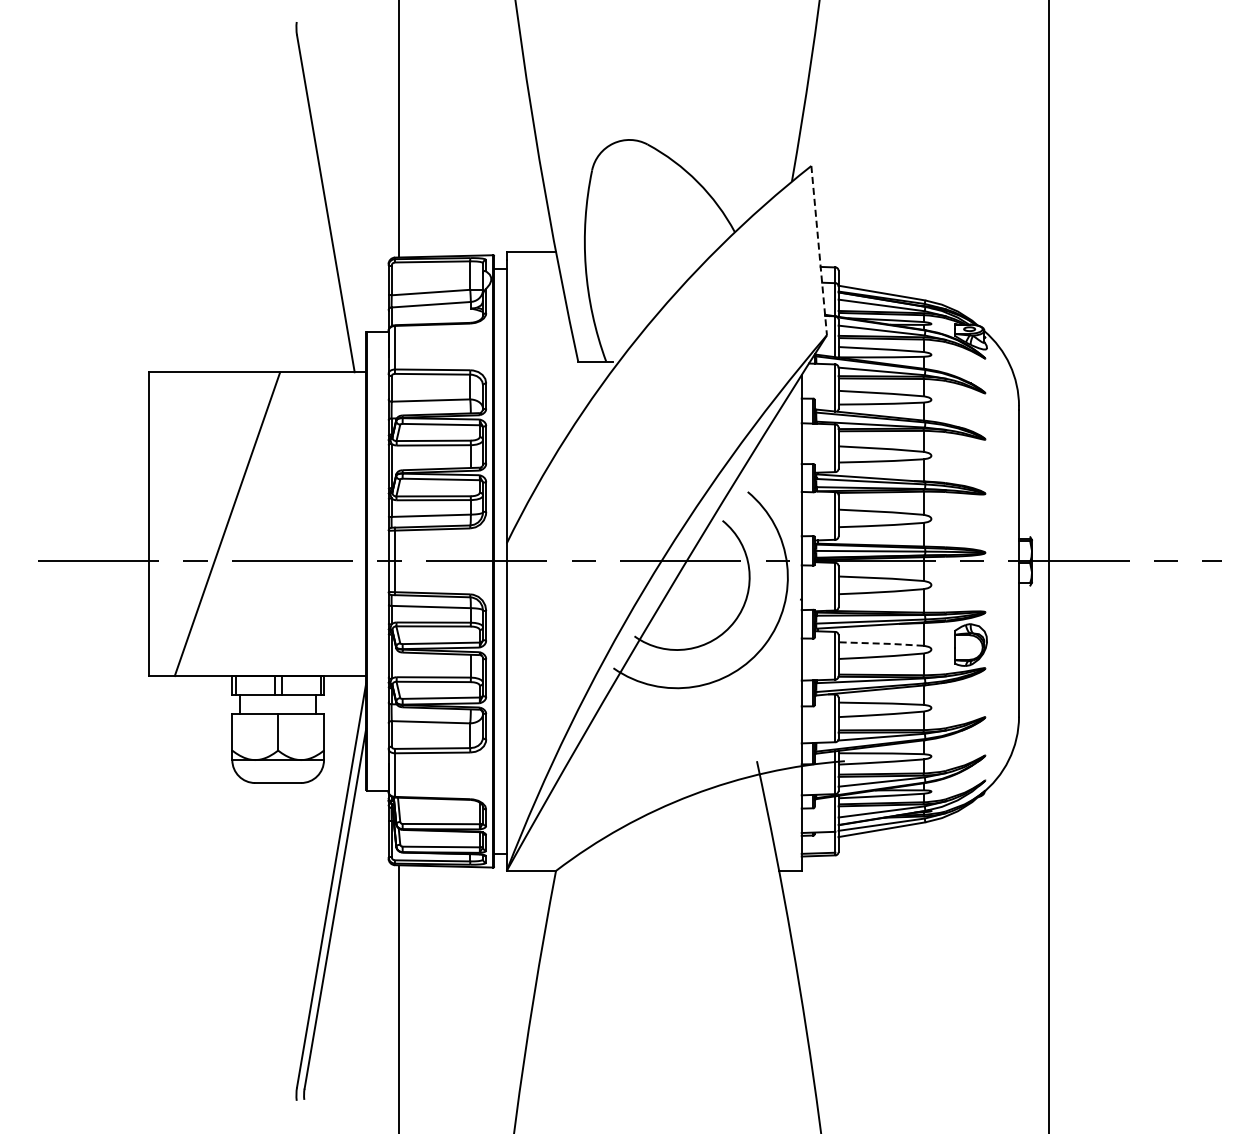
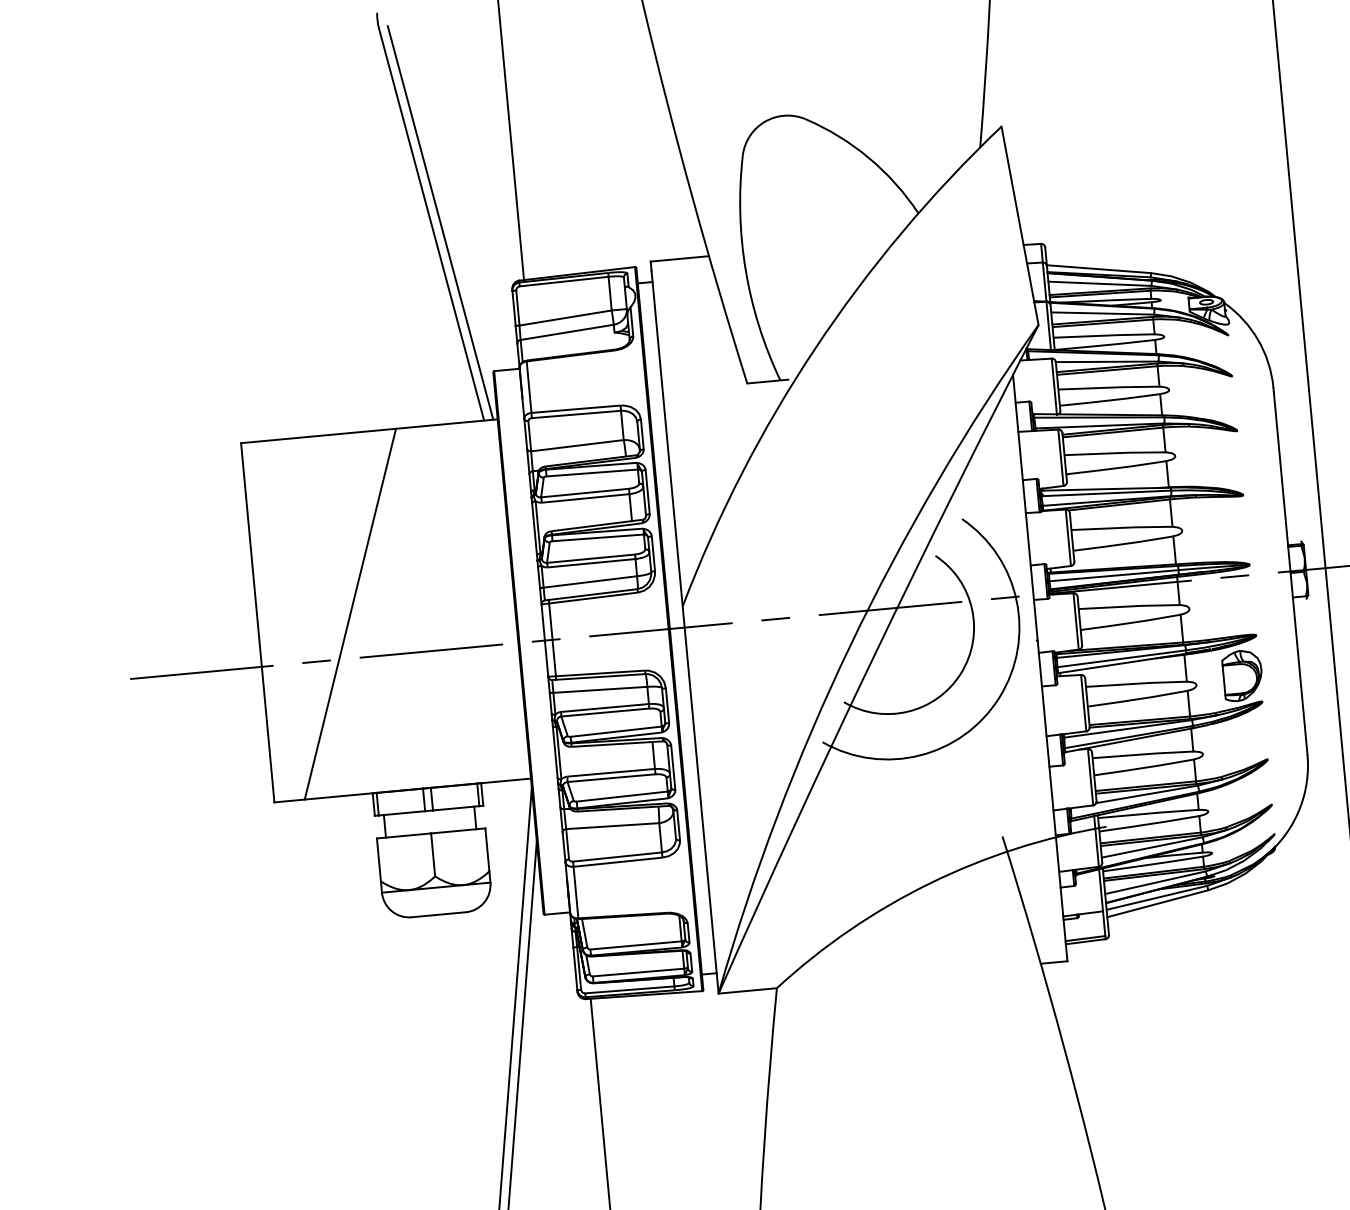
line: (333, 203) -> (440, 223), added
line: (819, 250) -> (1020, 225), dashed -> solid
line: (881, 643) -> (1136, 683), dashed -> solid

